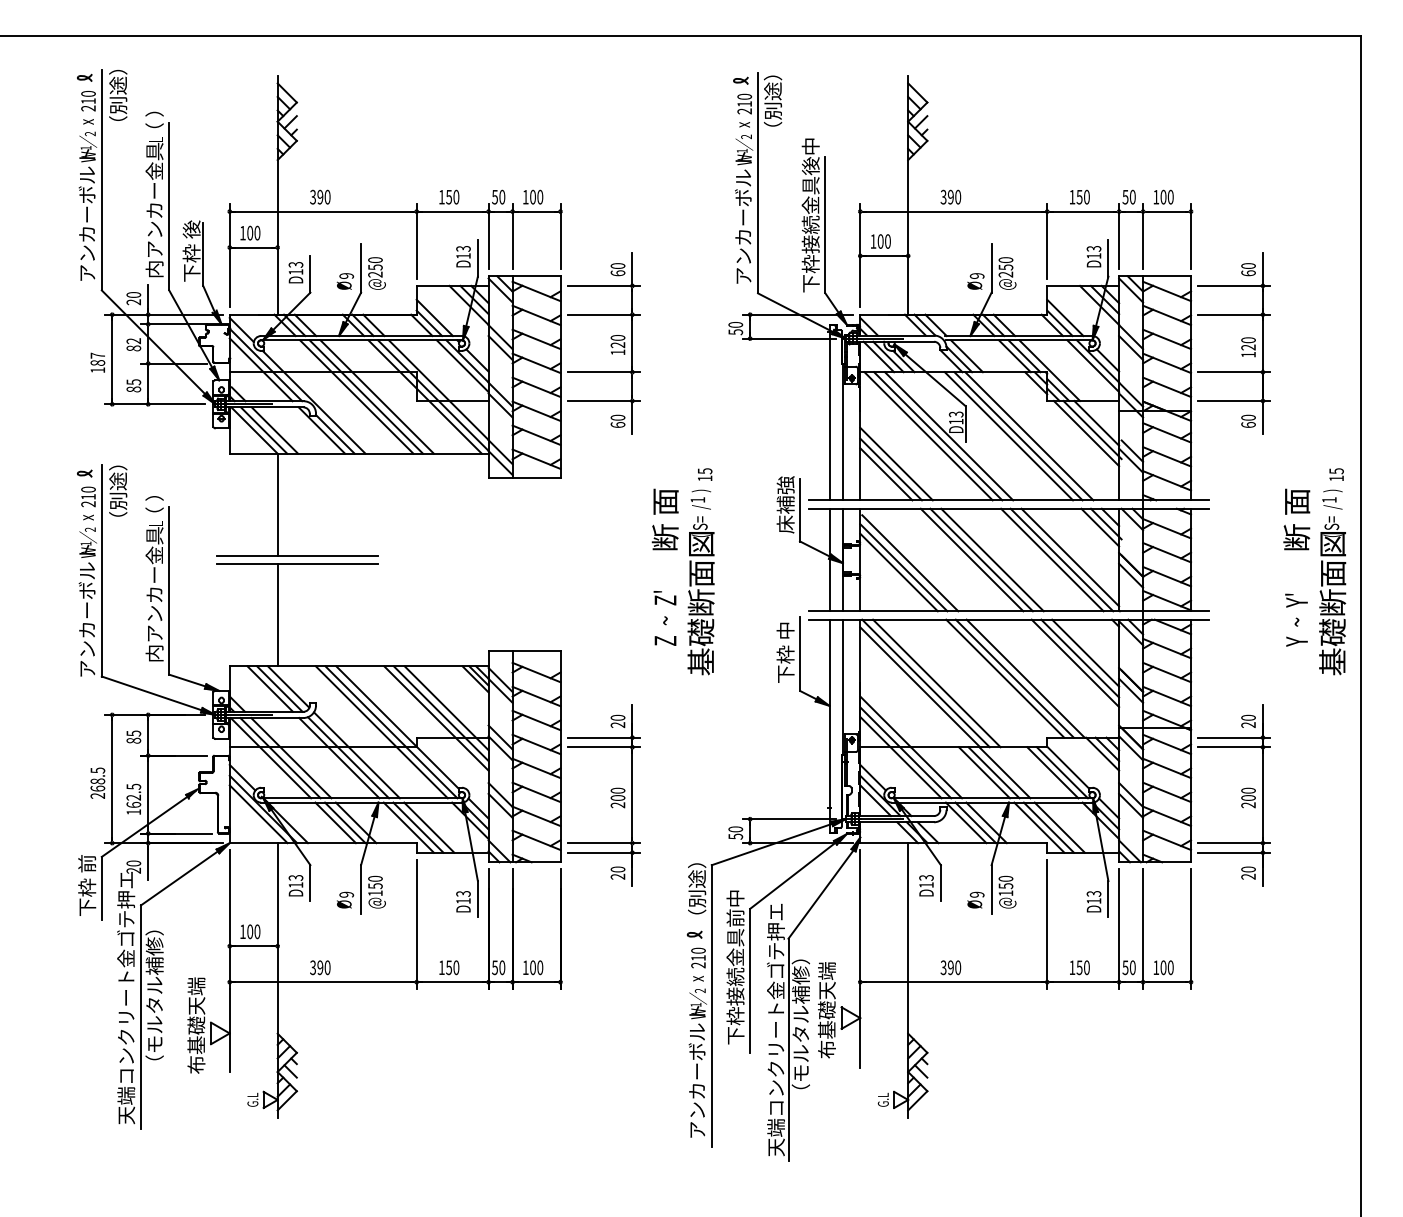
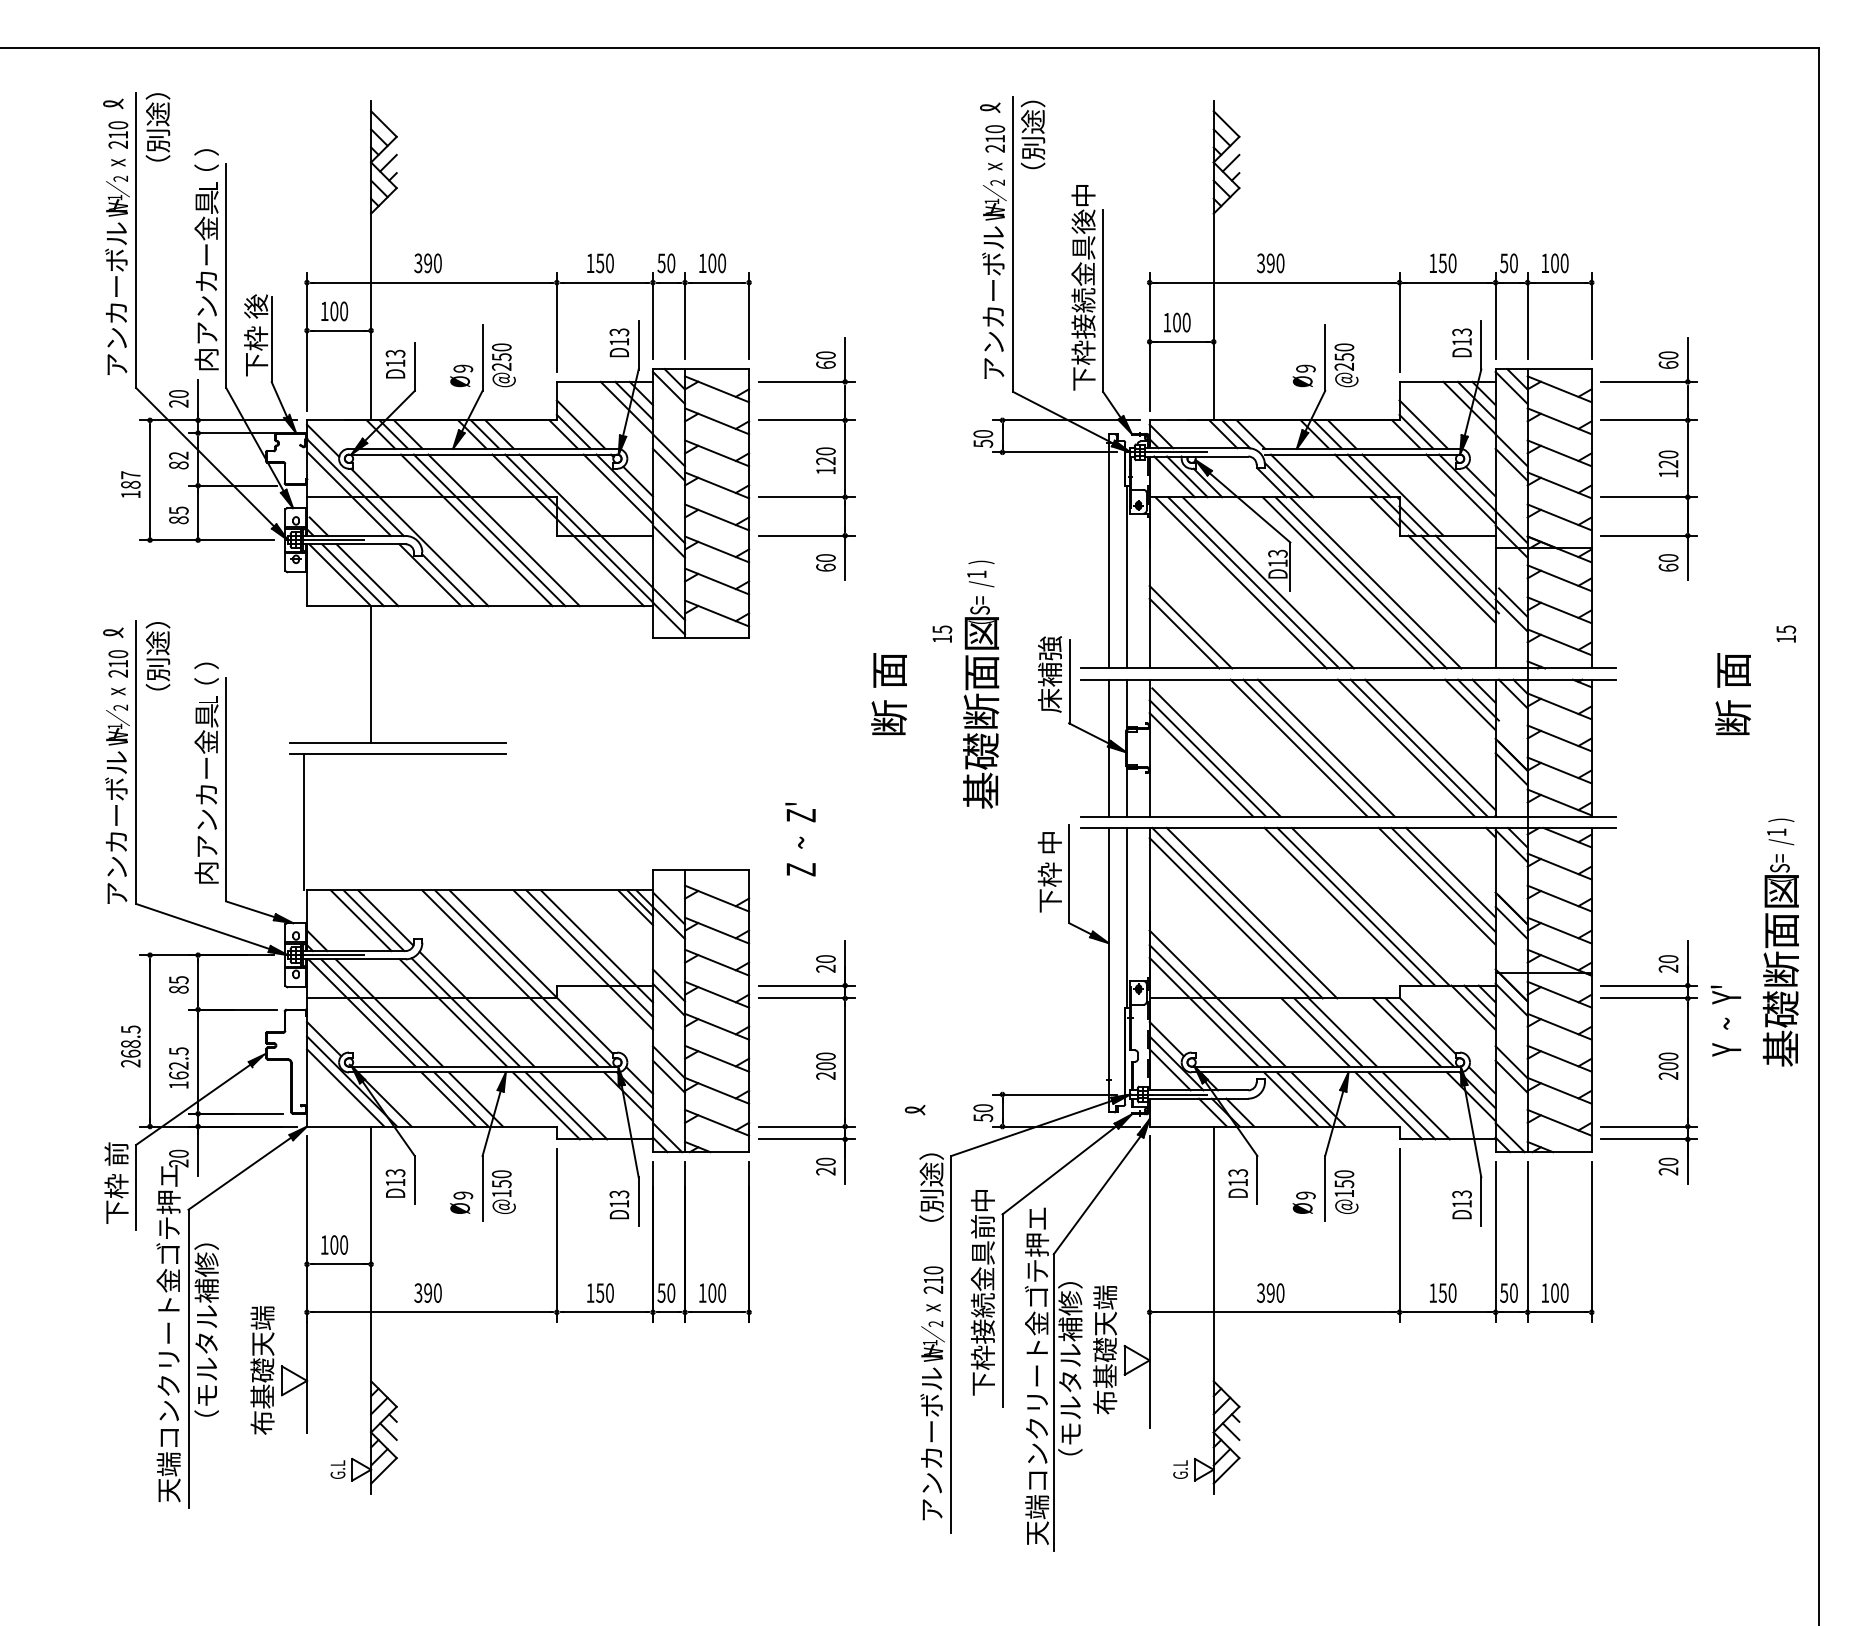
line: (896, 463) -> (1198, 619), removed
text: (700, 582) -> (980, 684), moved
text: (1332, 582) -> (1780, 942), moved
line: (277, 615) -> (304, 822), moved
text: (664, 618) -> (799, 839), moved
text: (1296, 619) -> (1725, 1020), moved
part: (694, 934) -> (914, 1109), moved

